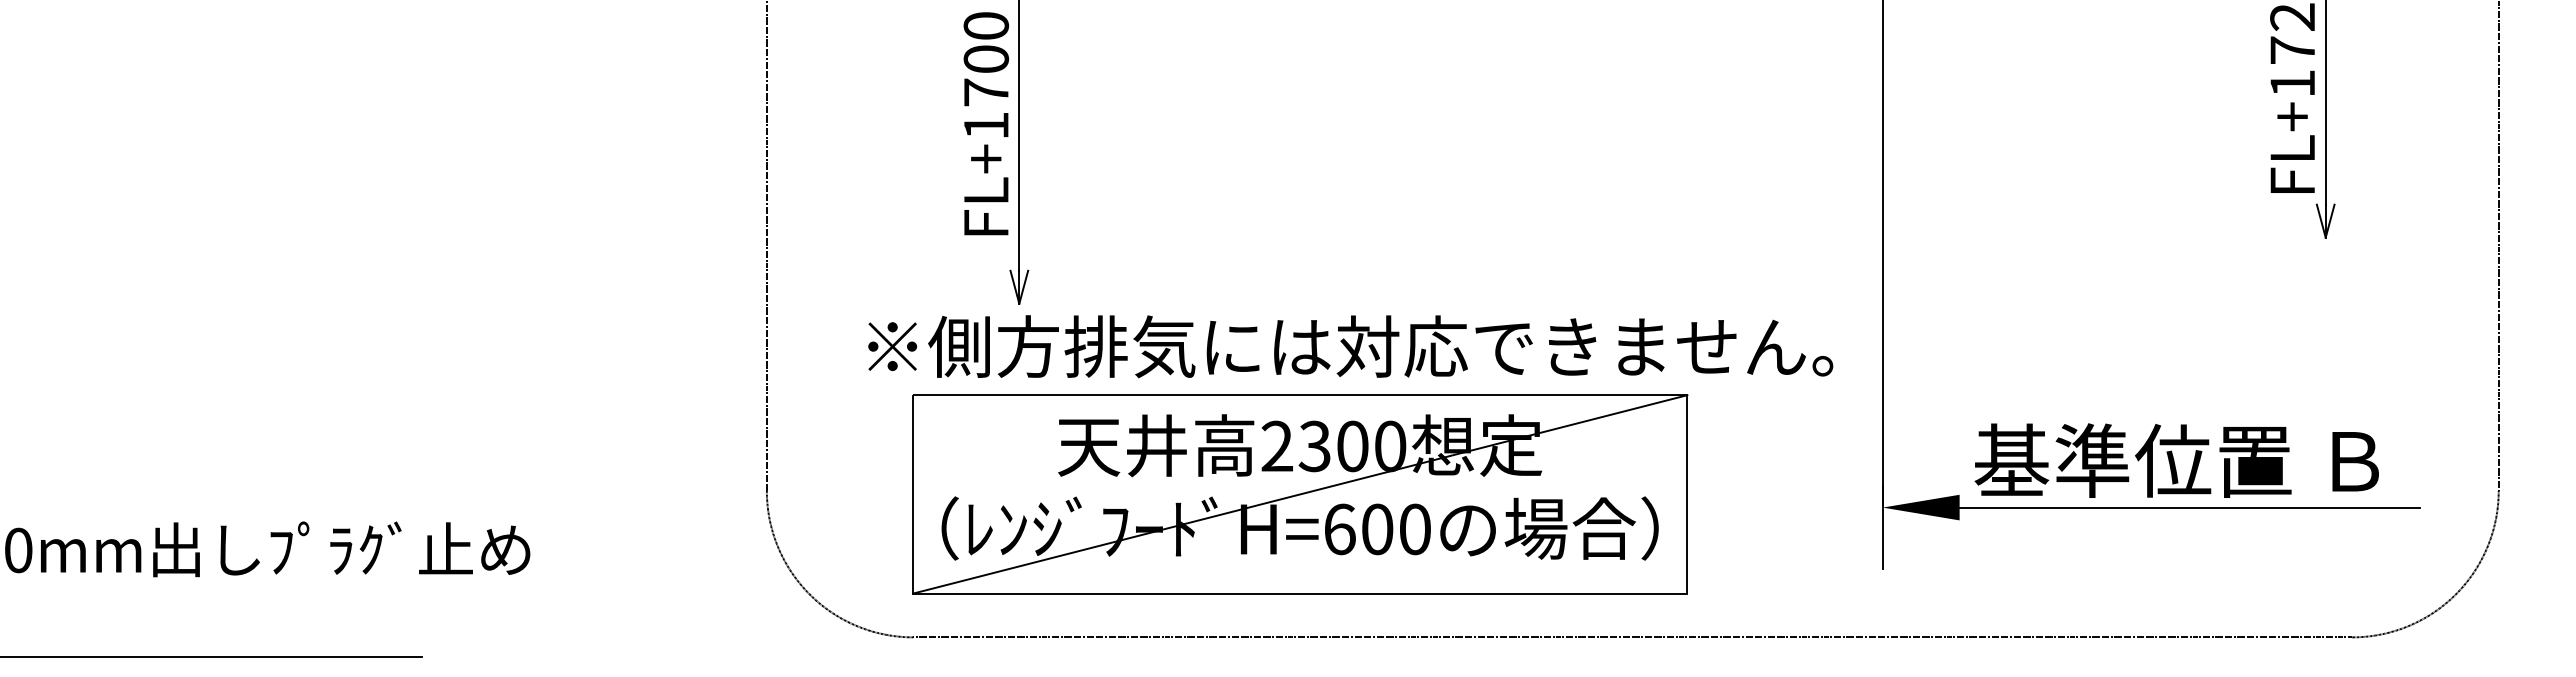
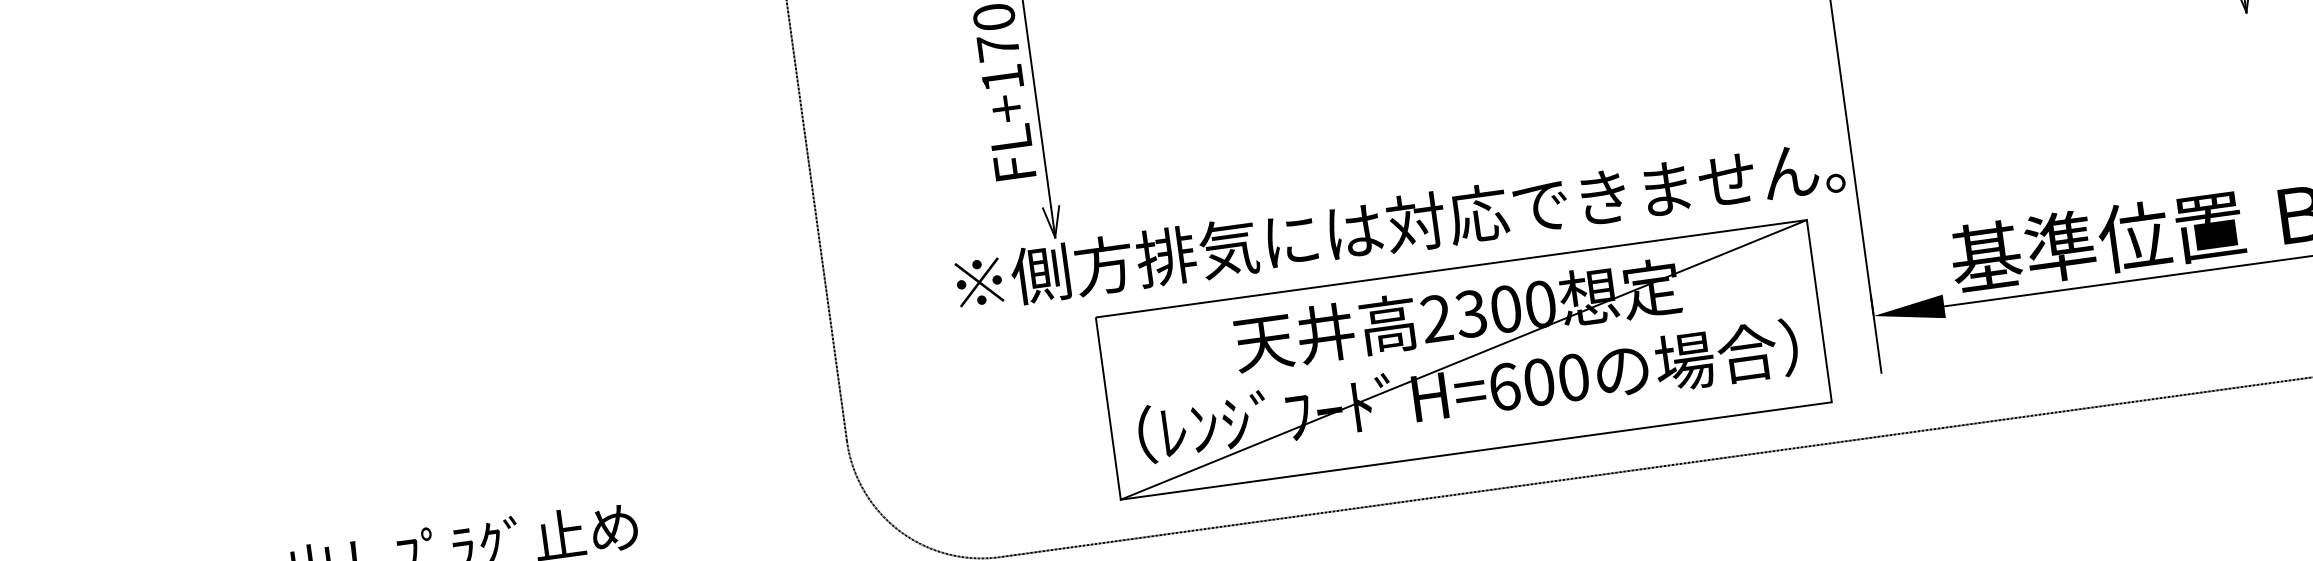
text: (1350, 346) -> (1399, 224), moved
part: (1300, 494) -> (1464, 359), moved

